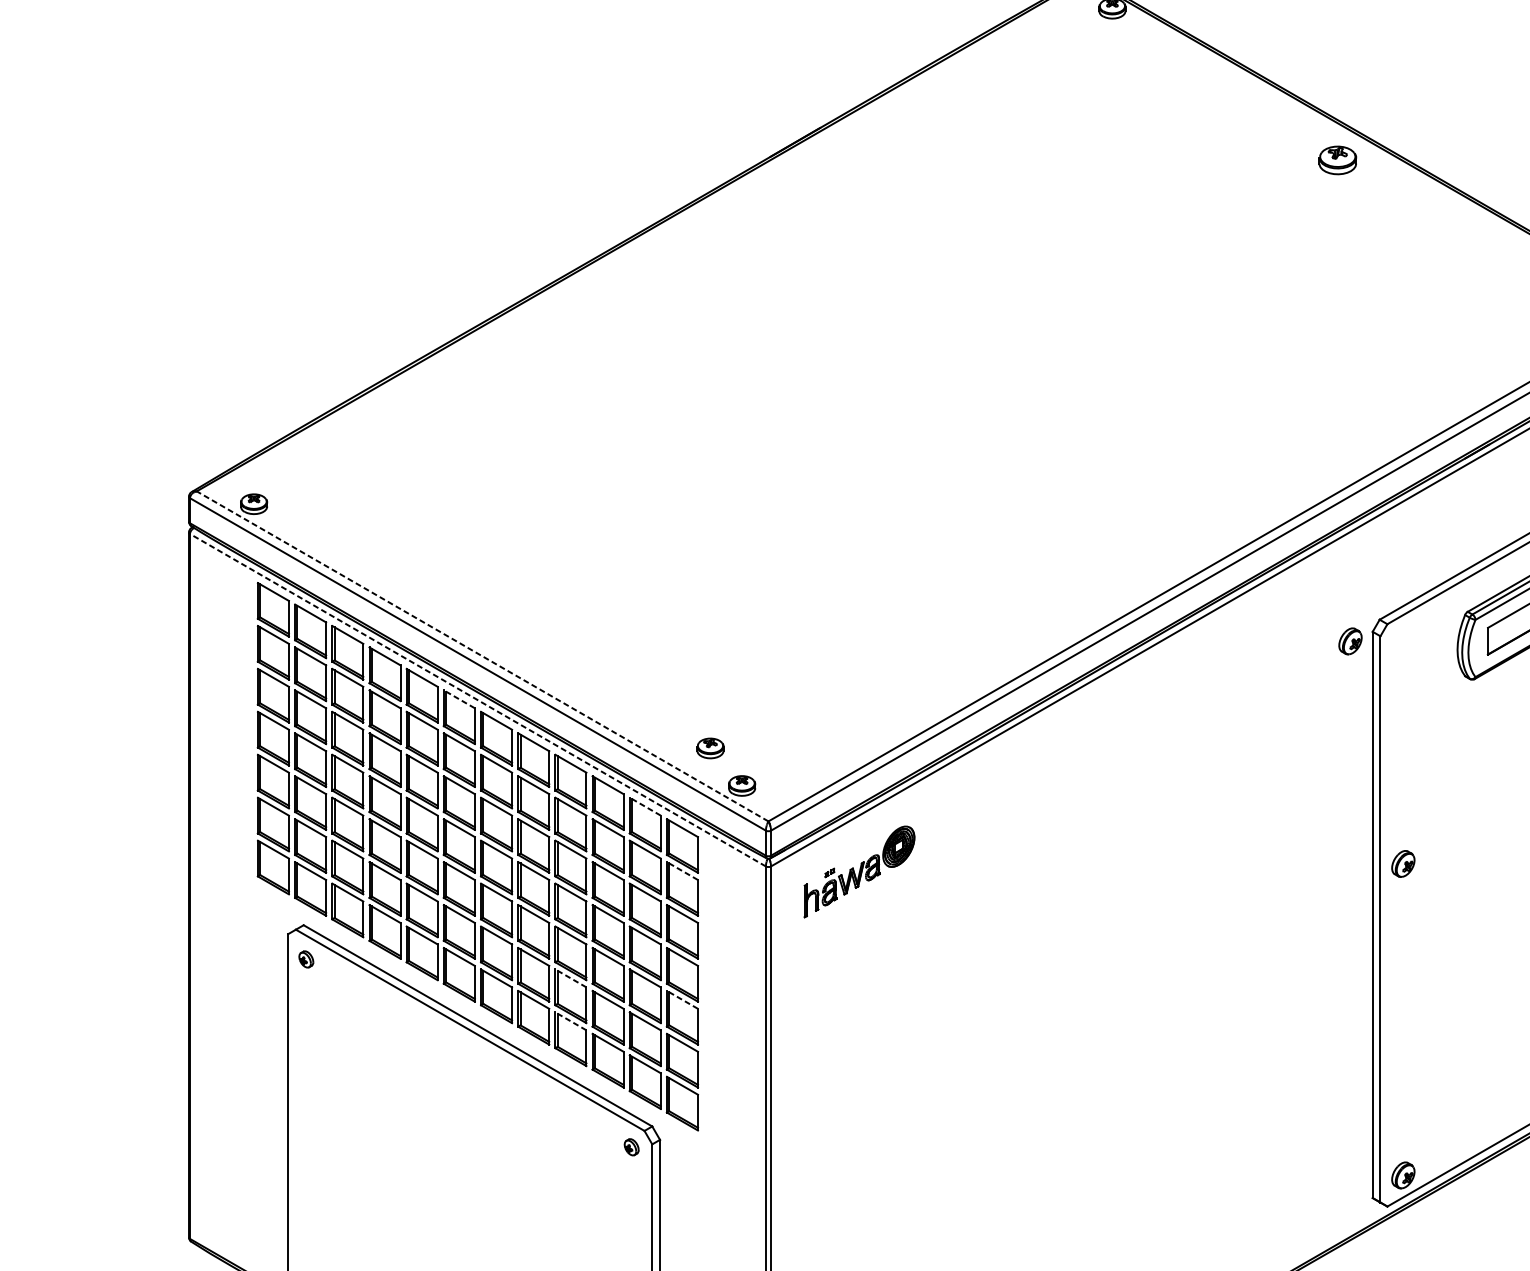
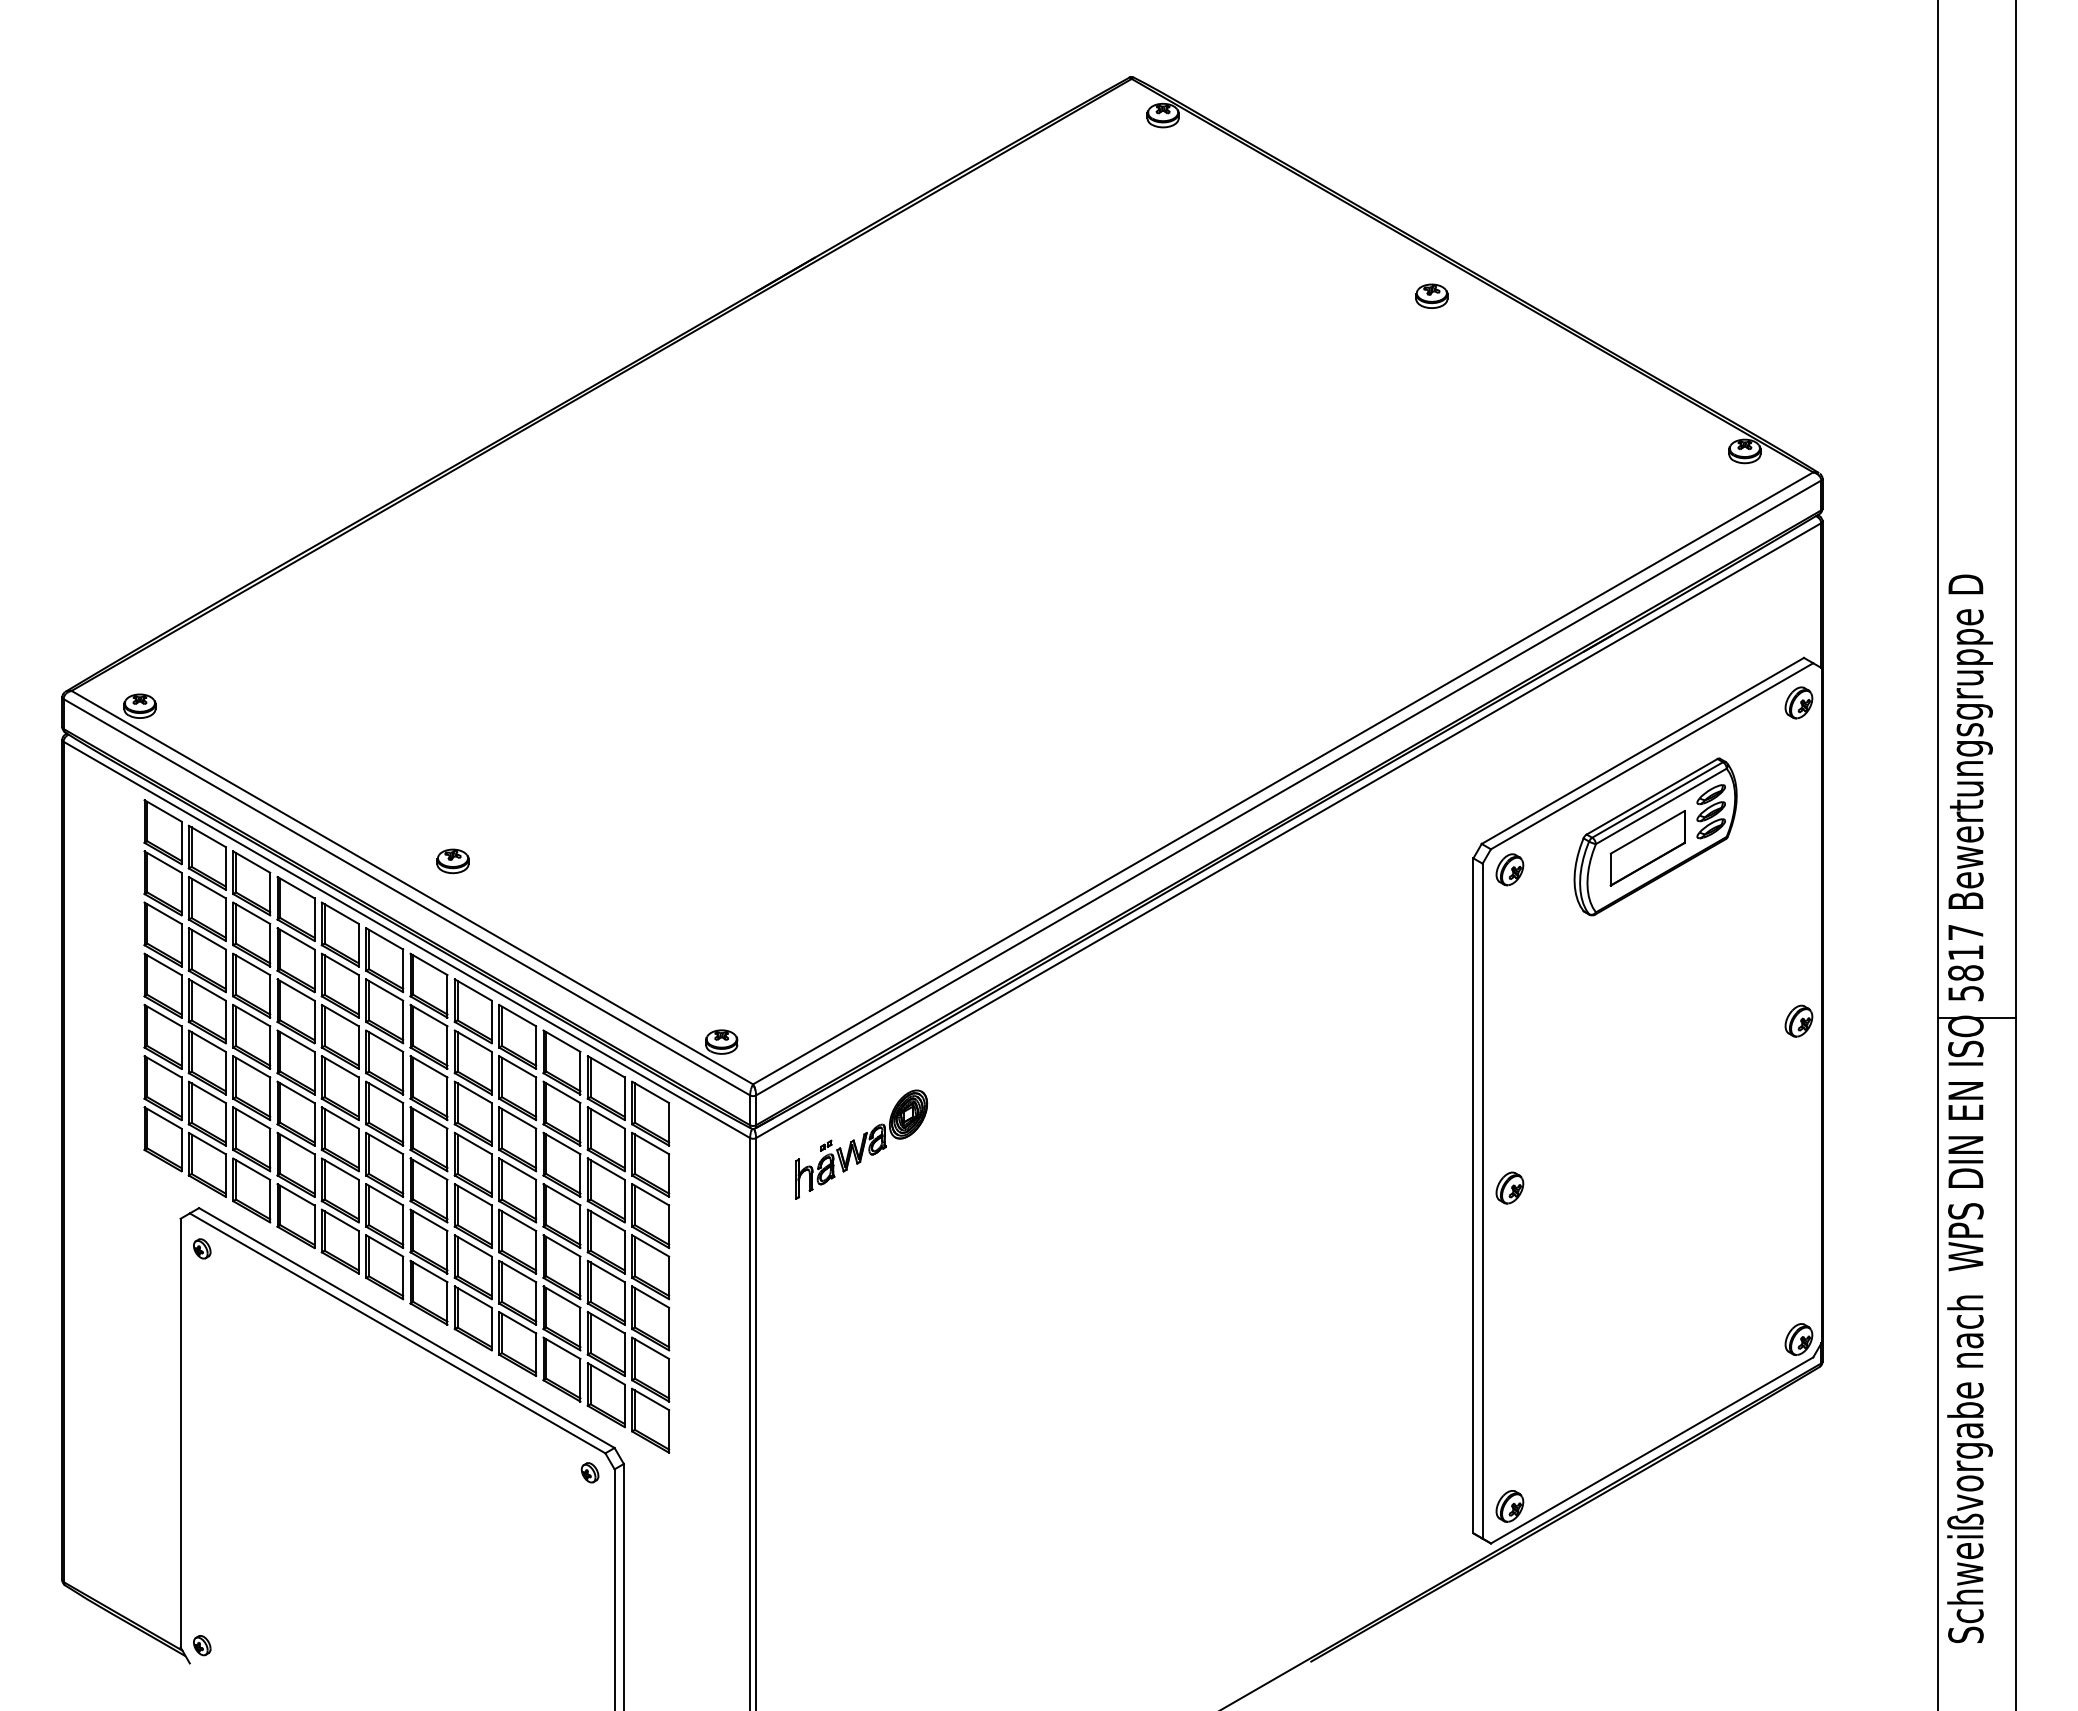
part: (1337, 159) -> (1431, 295), size x0.71
part: (1350, 641) -> (1509, 869), moved
line: (481, 656) -> (411, 887), dashed -> solid
line: (459, 699) -> (384, 938), dashed -> solid
line: (477, 699) -> (406, 939), dashed -> solid
part: (710, 748) -> (452, 861), moved
line: (644, 806) -> (605, 1066), dashed -> solid
part: (1402, 863) -> (1509, 1187), moved
line: (682, 871) -> (650, 1143), dashed -> solid
line: (570, 978) -> (517, 1271), dashed -> solid
line: (682, 999) -> (650, 1296), dashed -> solid
line: (570, 1021) -> (517, 1322), dashed -> solid

